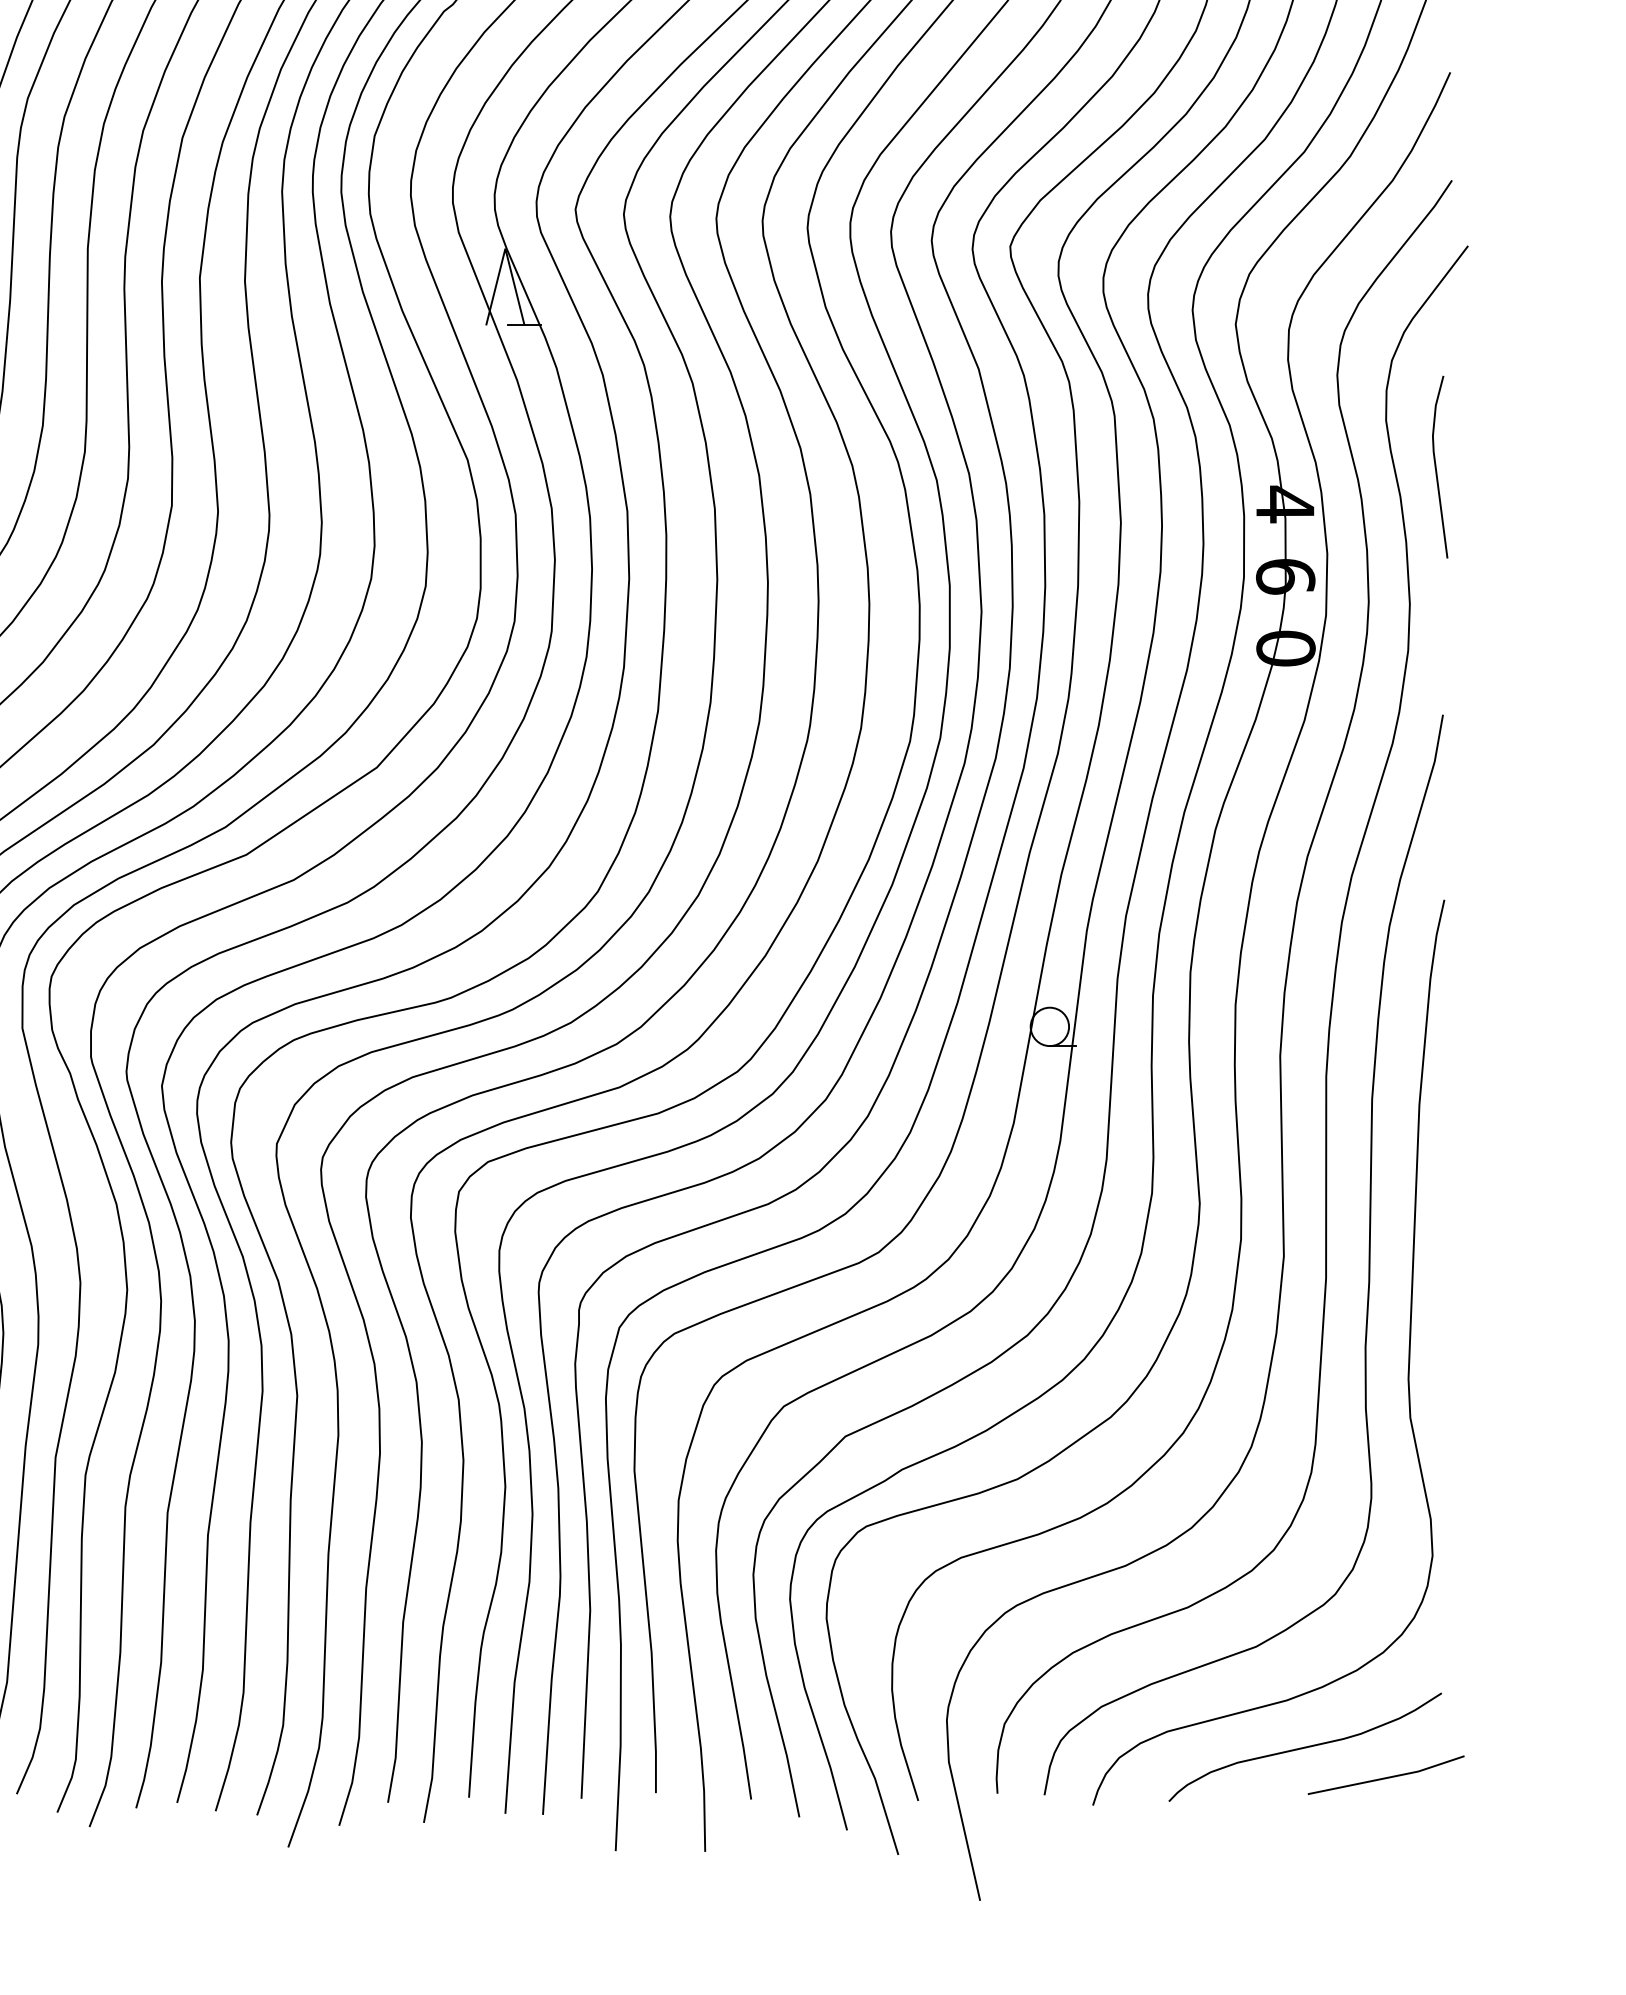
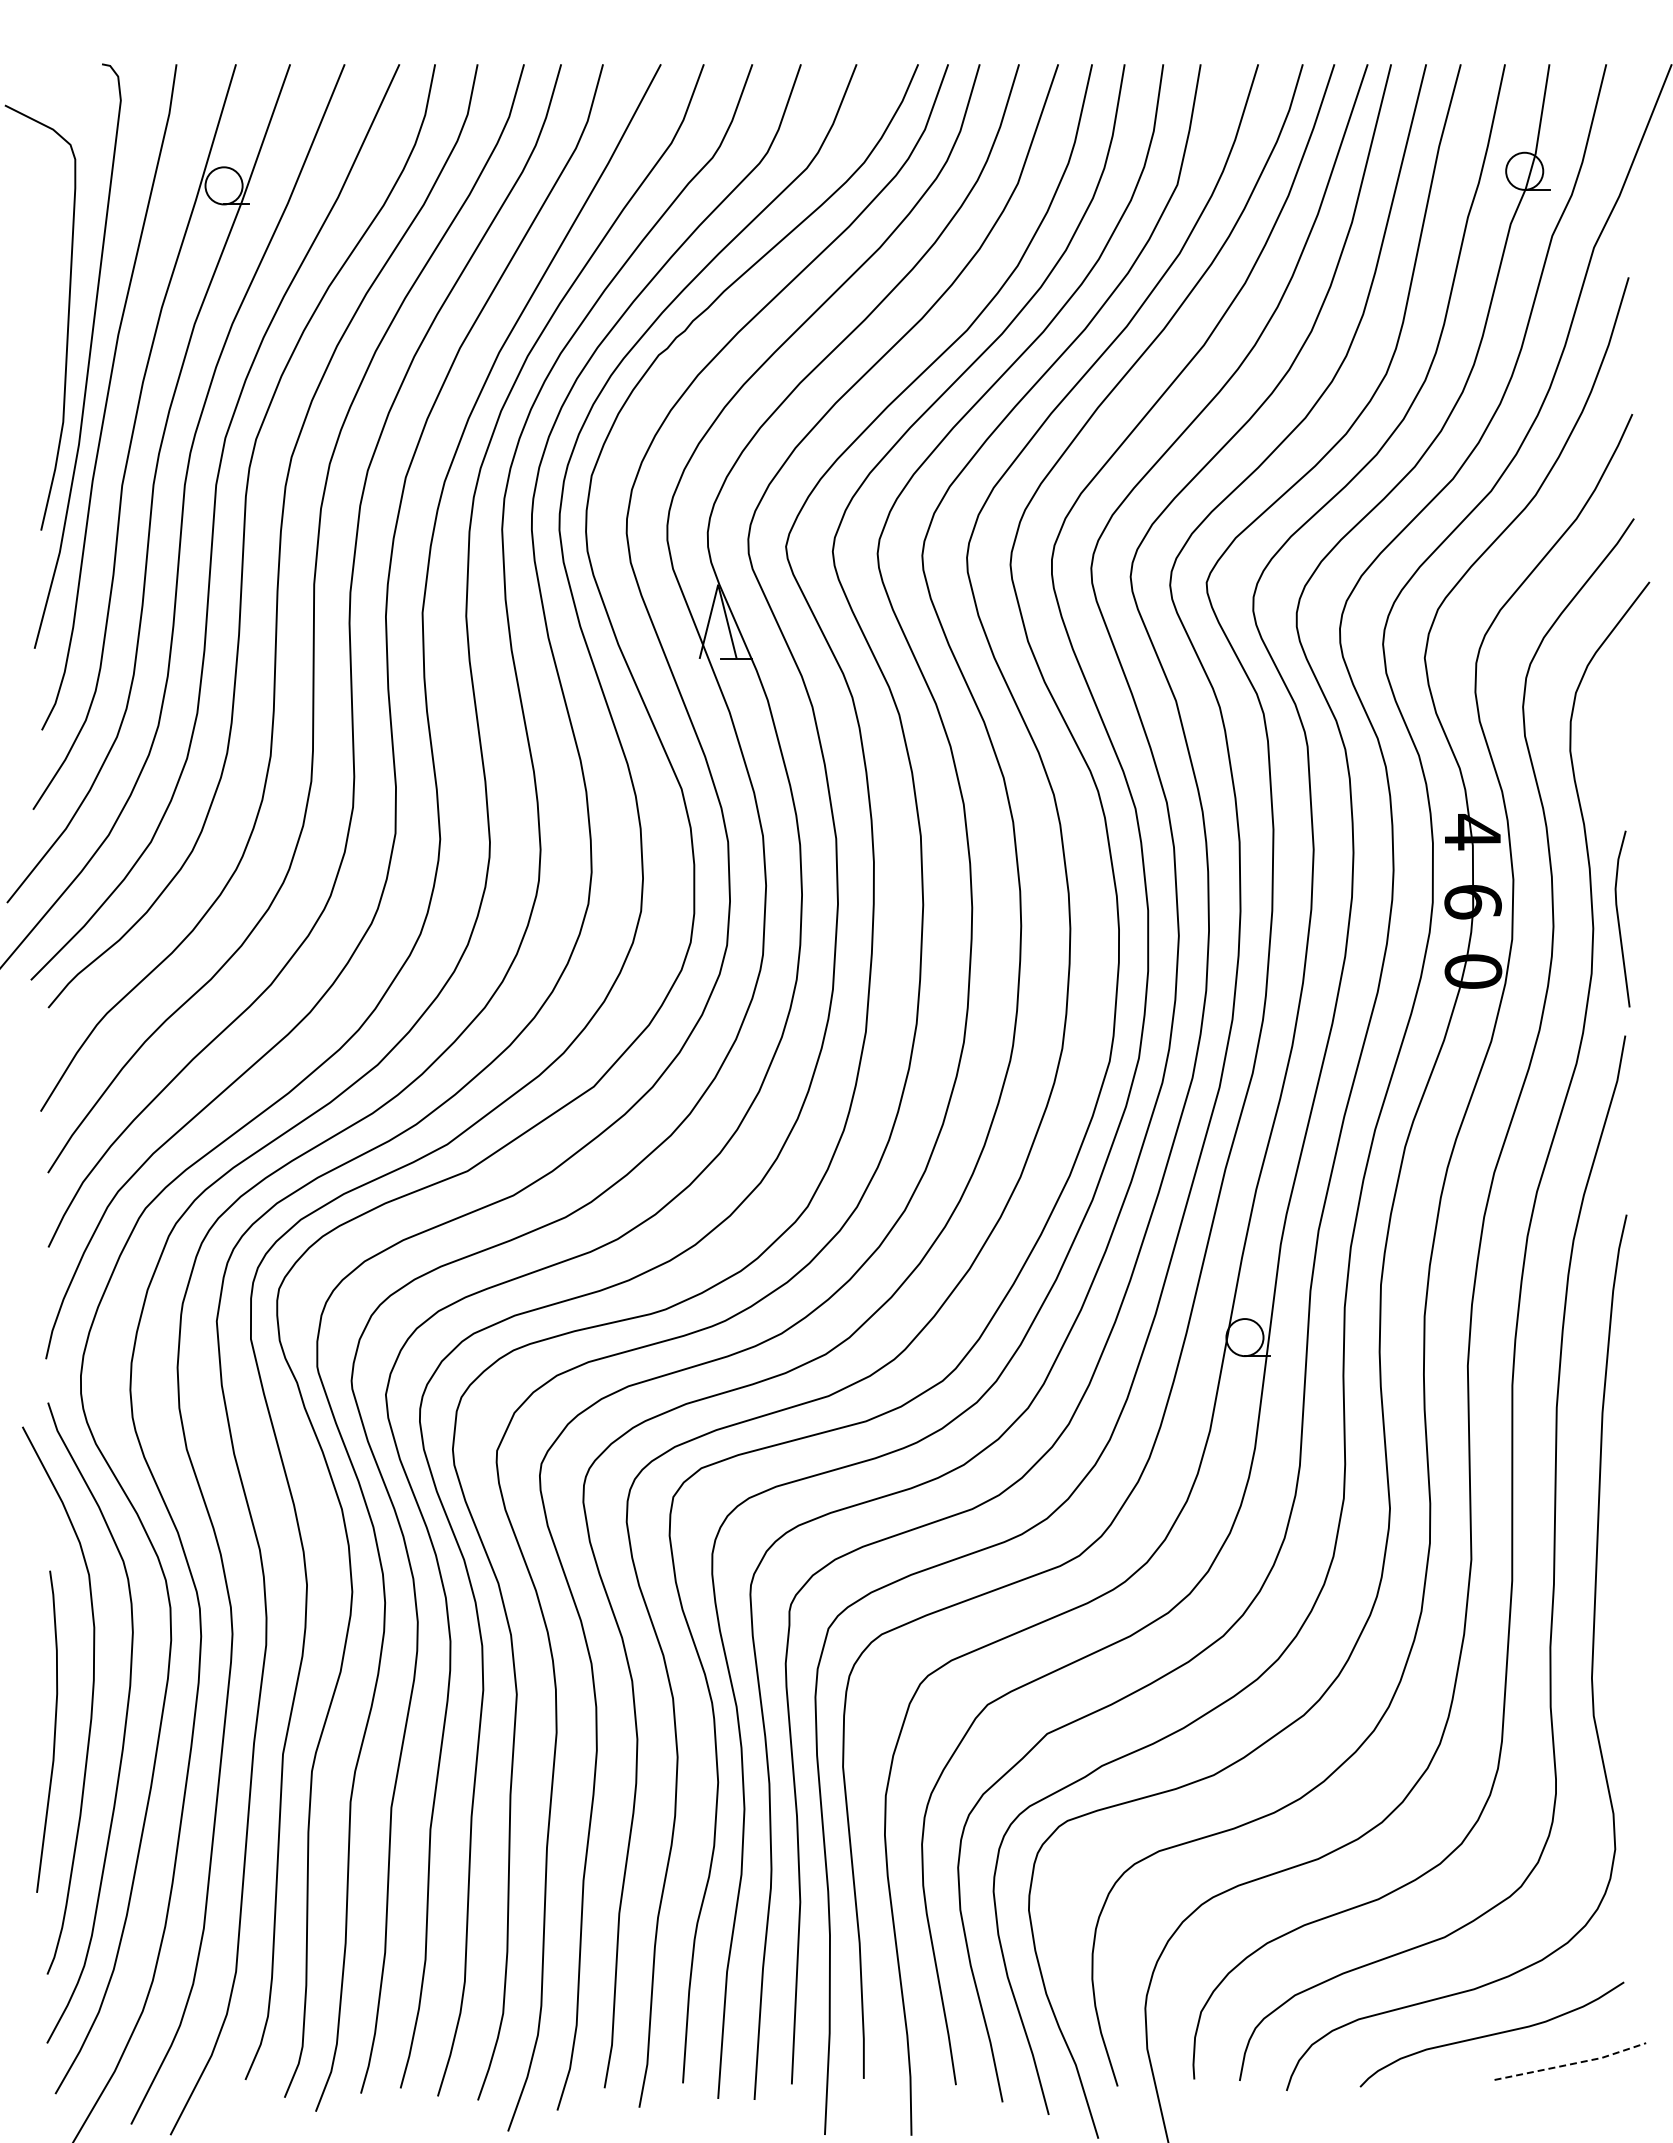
line: (1436, 467) -> (1619, 919), moved
line: (1387, 1778) -> (1571, 2064), solid -> dashed

